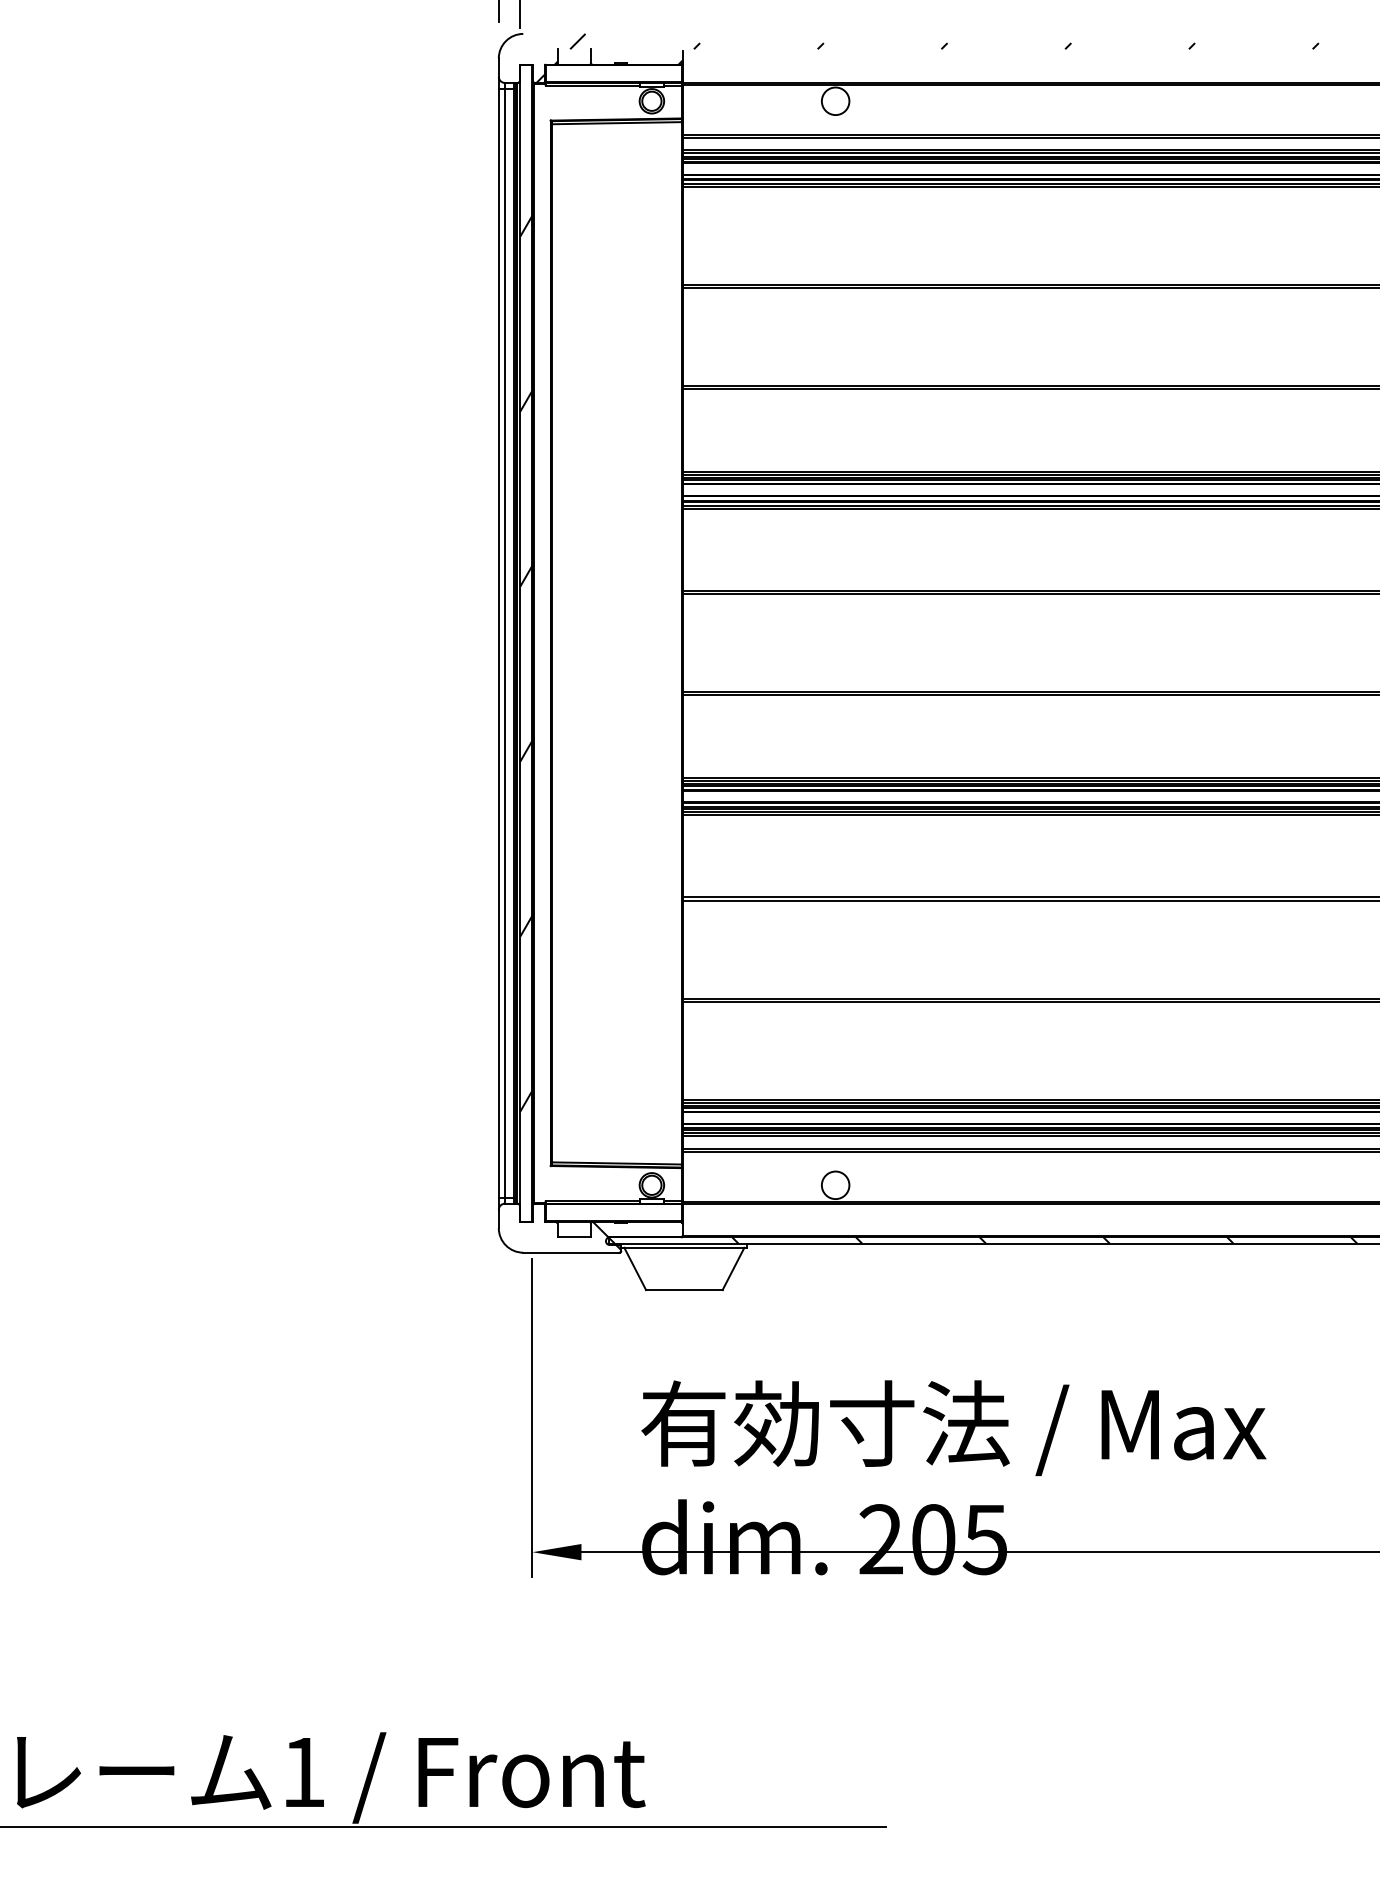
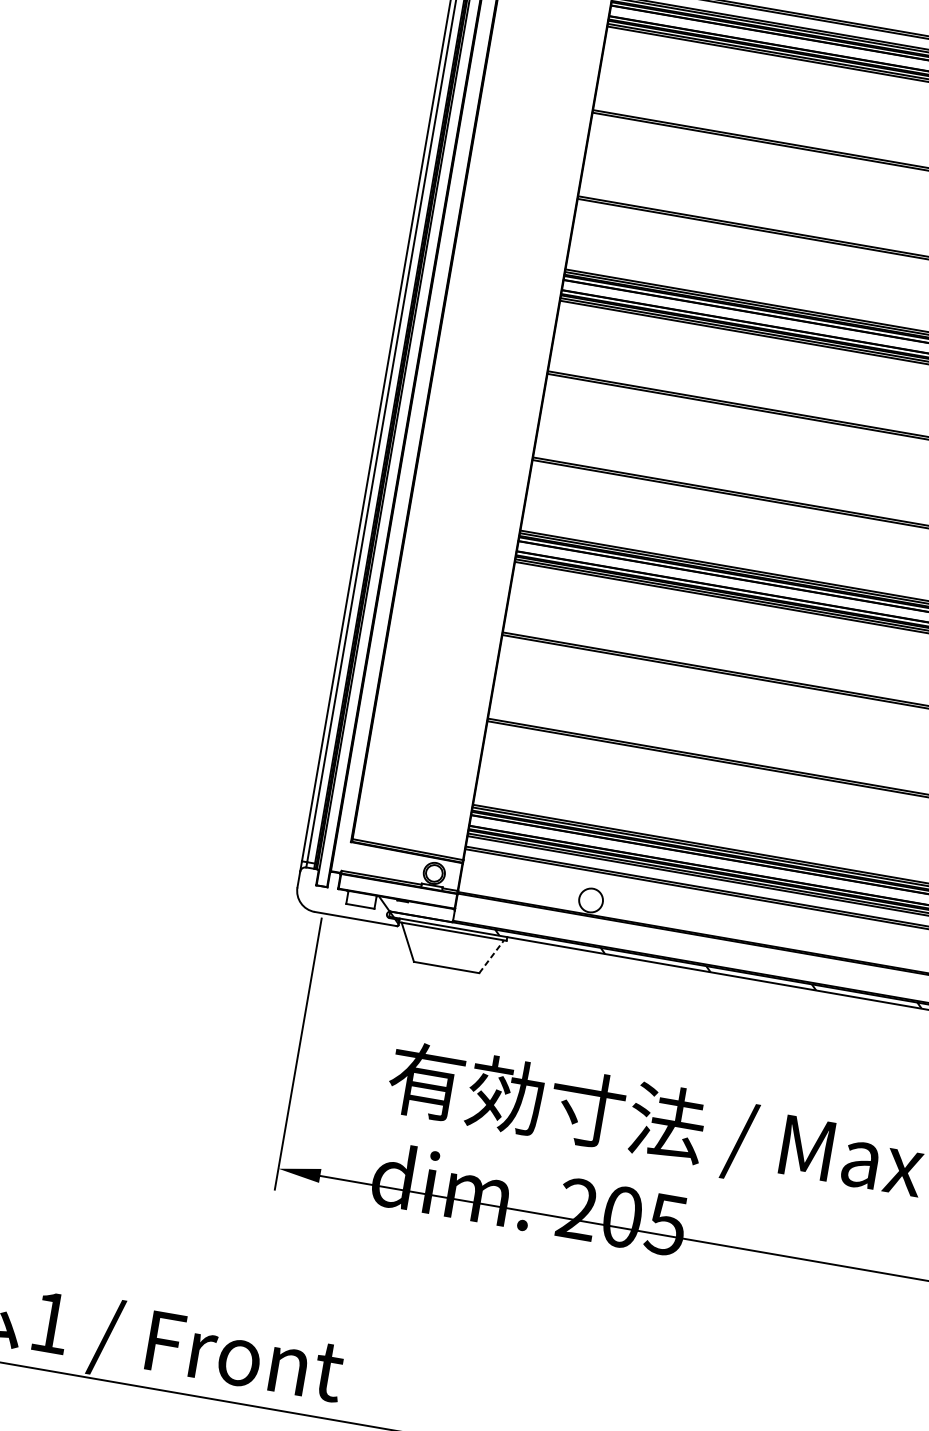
hatch: (526, 663) -> (404, 409), removed
line: (733, 1268) -> (491, 956), solid -> dashed

